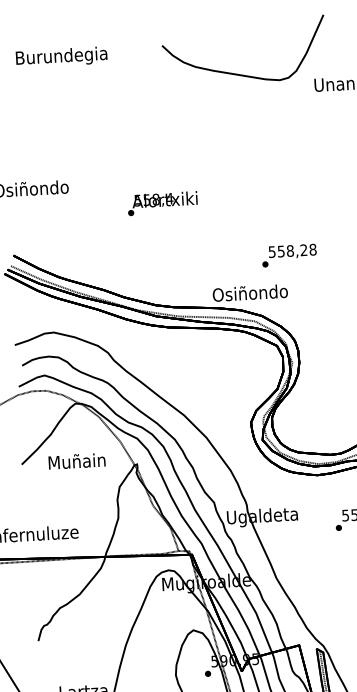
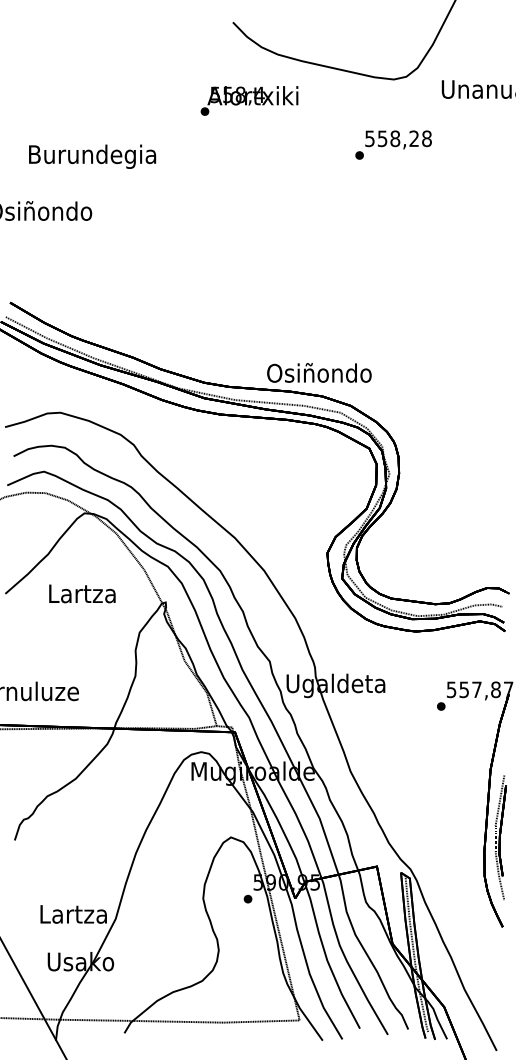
text: (61, 57) -> (92, 156), moved
text: (162, 203) -> (249, 100), moved
text: (289, 255) -> (393, 144), moved
text: (250, 292) -> (319, 372), moved
text: (77, 461) -> (82, 593), Muñain -> Lartza

